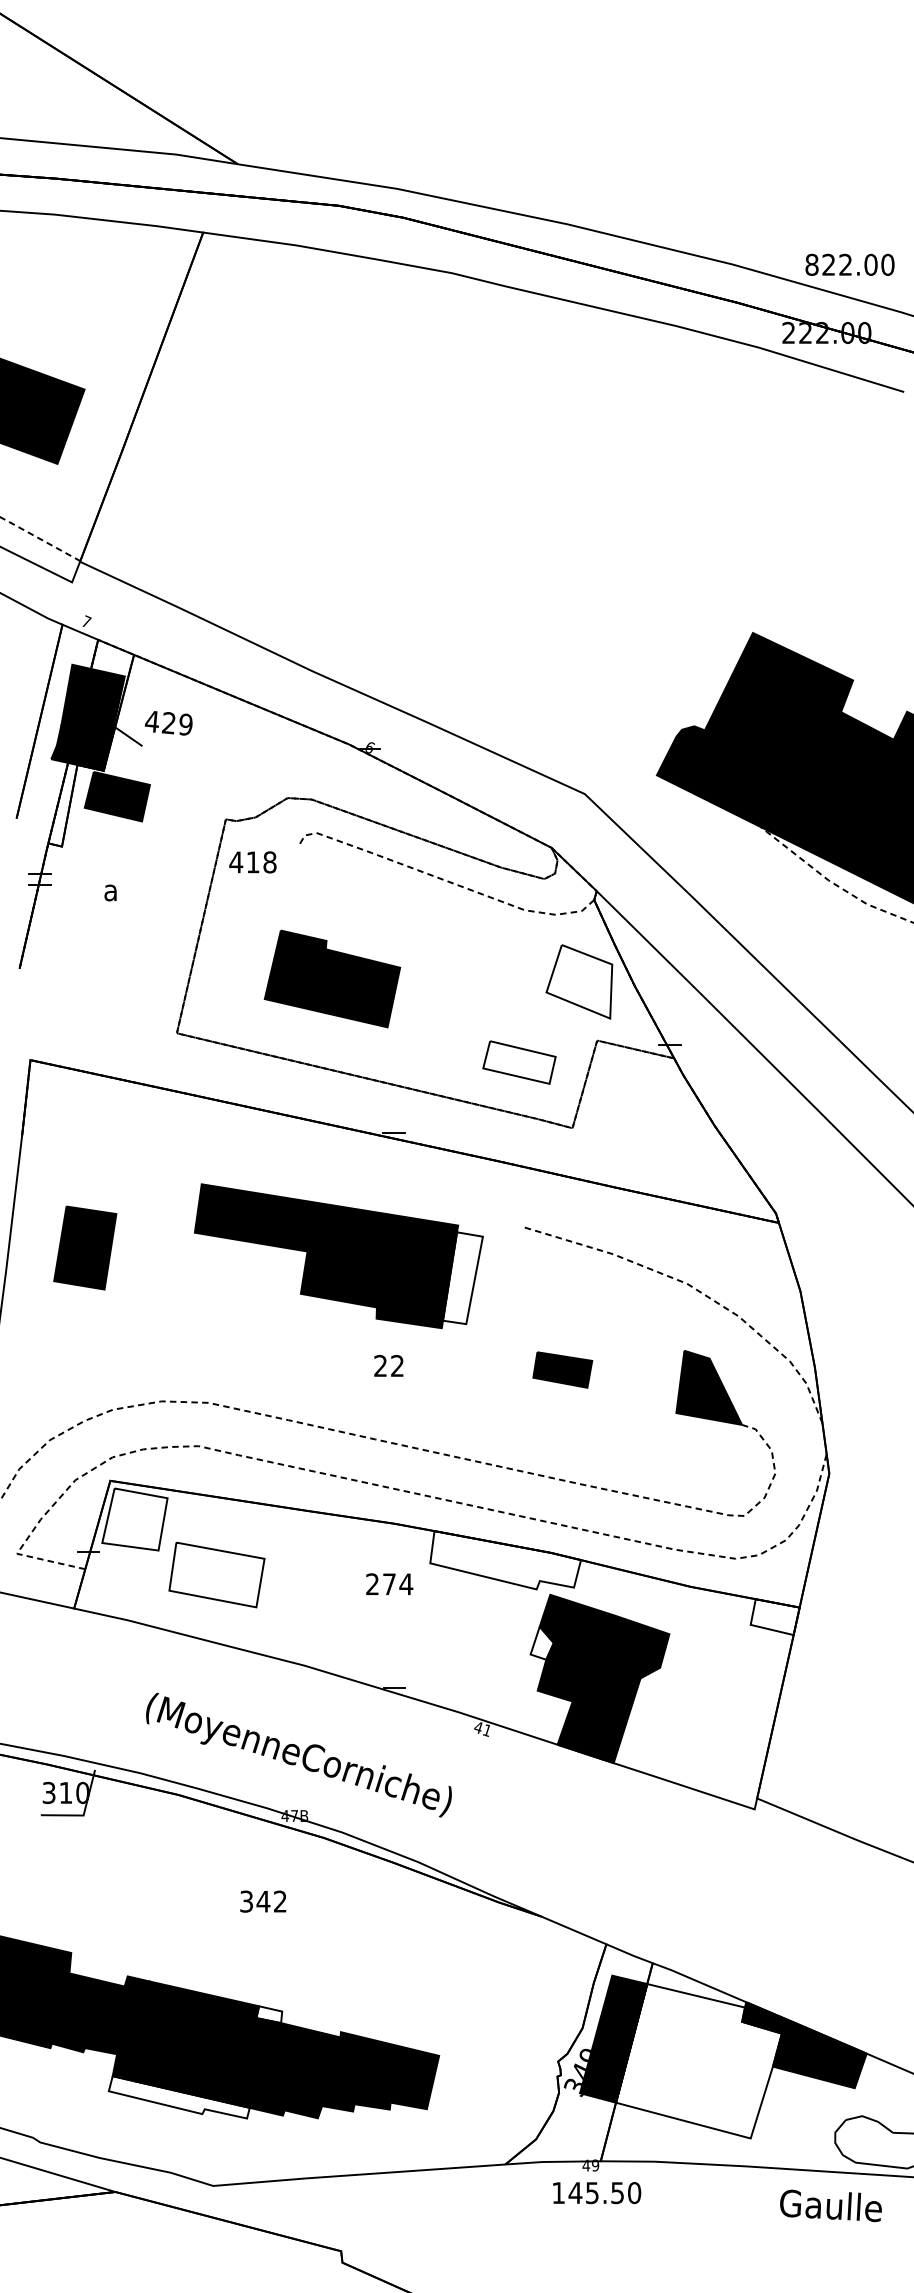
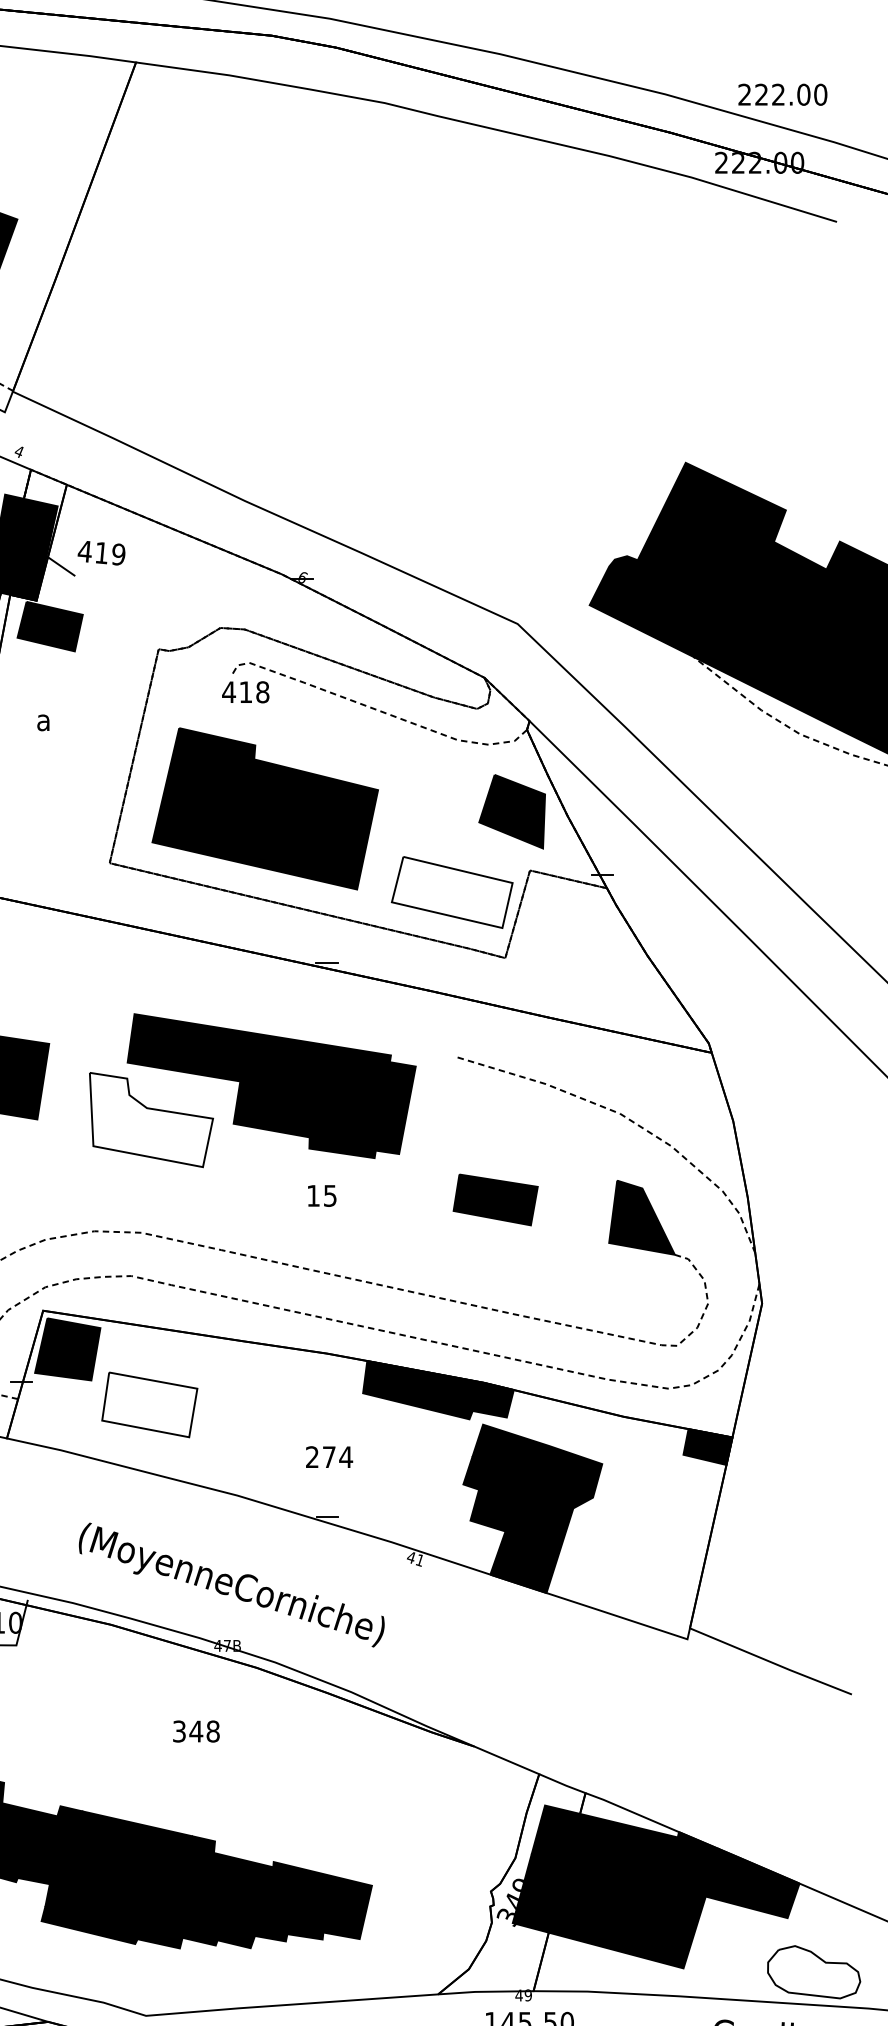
text: (811, 264) -> (744, 94), 822.00 -> 222.00
text: (86, 621) -> (19, 451), 7 -> 4
text: (168, 722) -> (101, 552), 429 -> 419
text: (252, 862) -> (245, 692), moved
part: (332, 978) -> (265, 808), size x1.67
fill: (579, 981) -> (512, 811), added
part: (519, 1062) -> (452, 892), size x1.67
fill: (462, 1278) -> (395, 1108), added
part: (218, 1290) -> (151, 1120), added
text: (388, 1366) -> (321, 1196), 22 -> 15
part: (562, 1369) -> (495, 1199), size x1.43
fill: (134, 1519) -> (67, 1349), added
fill: (505, 1560) -> (438, 1390), added
text: (389, 1583) -> (329, 1456), moved
fill: (774, 1617) -> (707, 1447), added
fill: (541, 1642) -> (474, 1472), added
text: (279, 1901) -> (212, 1731), 342 -> 348
fill: (269, 2014) -> (202, 1844), added
fill: (698, 2061) -> (631, 1891), added
fill: (178, 2097) -> (111, 1927), added

